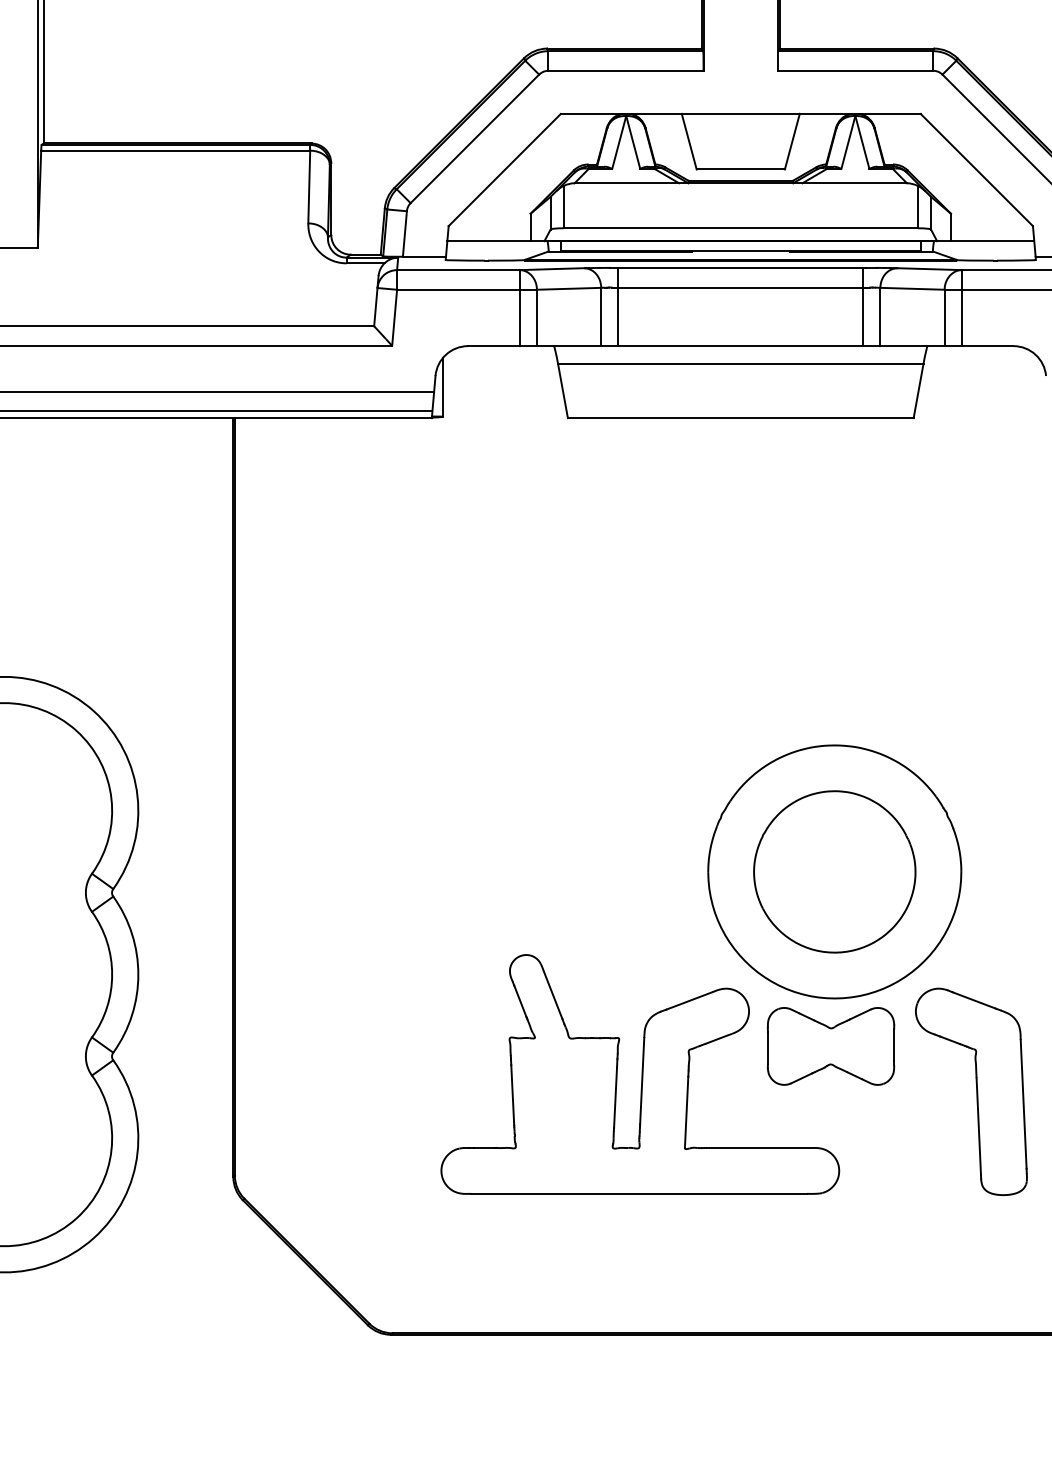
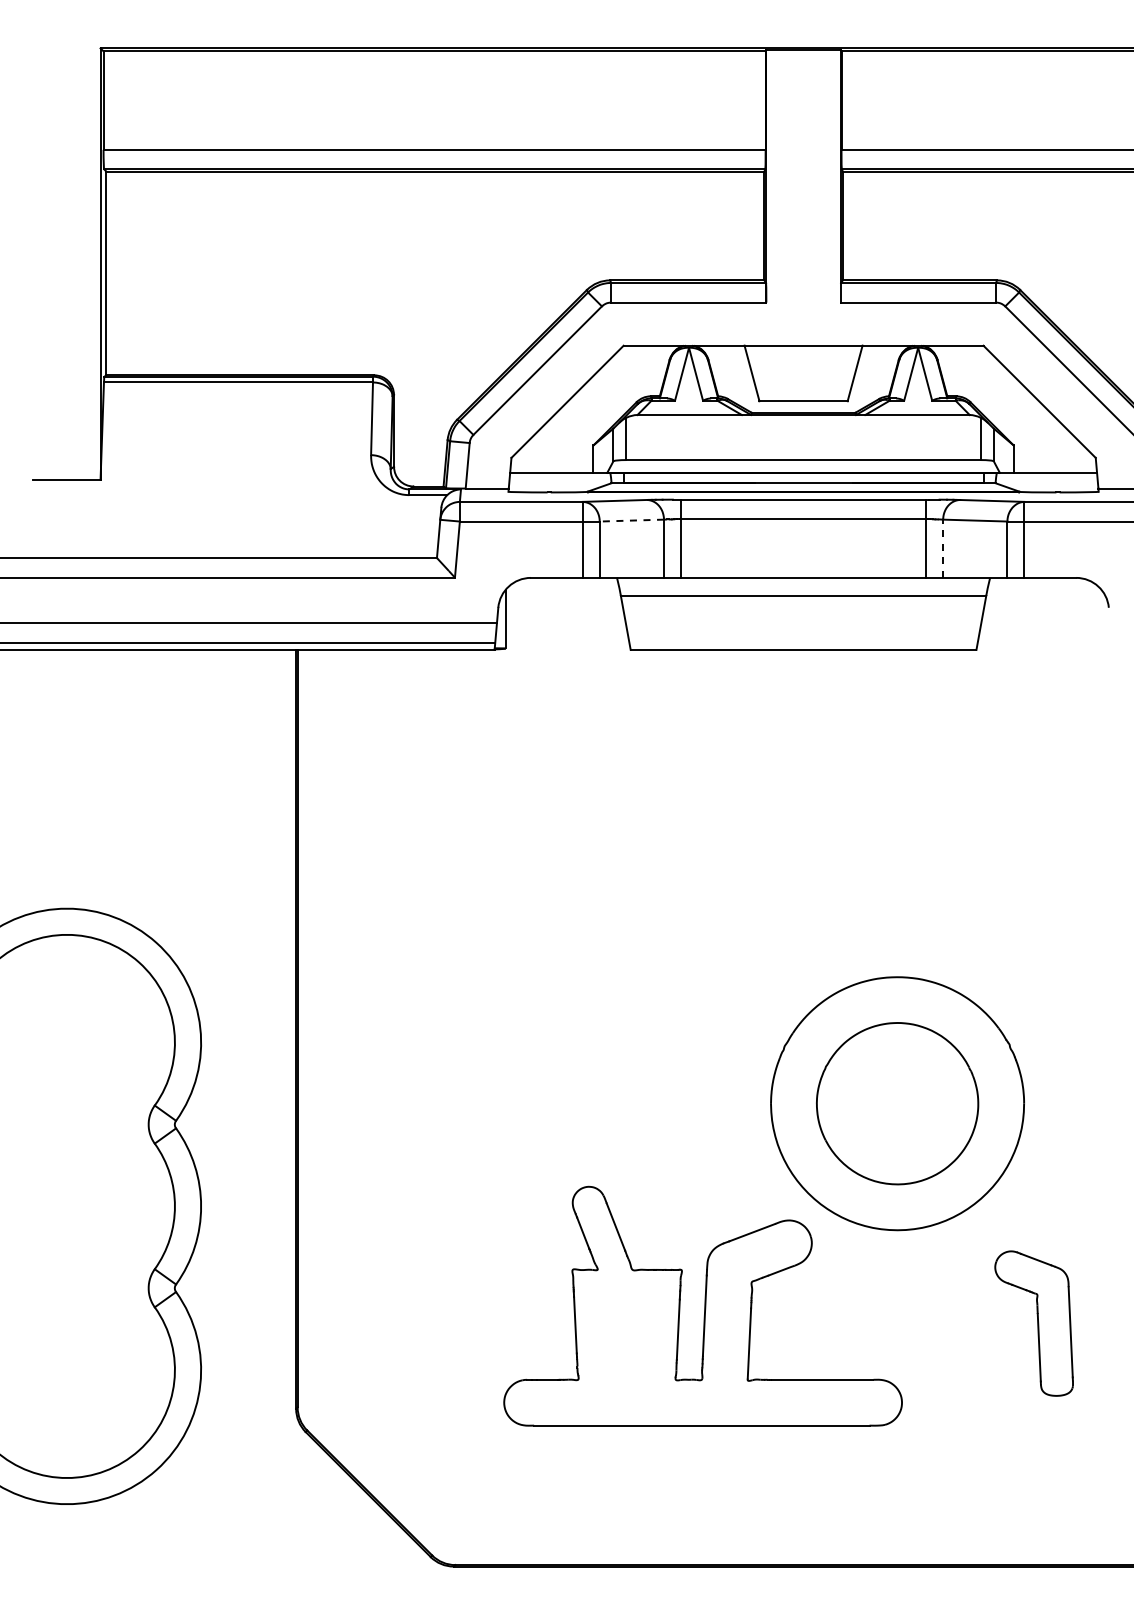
line: (568, 288) -> (631, 520), solid -> dashed
line: (880, 316) -> (943, 548), solid -> dashed
part: (830, 1045) -> (893, 1277), removed
part: (970, 1091) -> (1033, 1323), size x0.7

